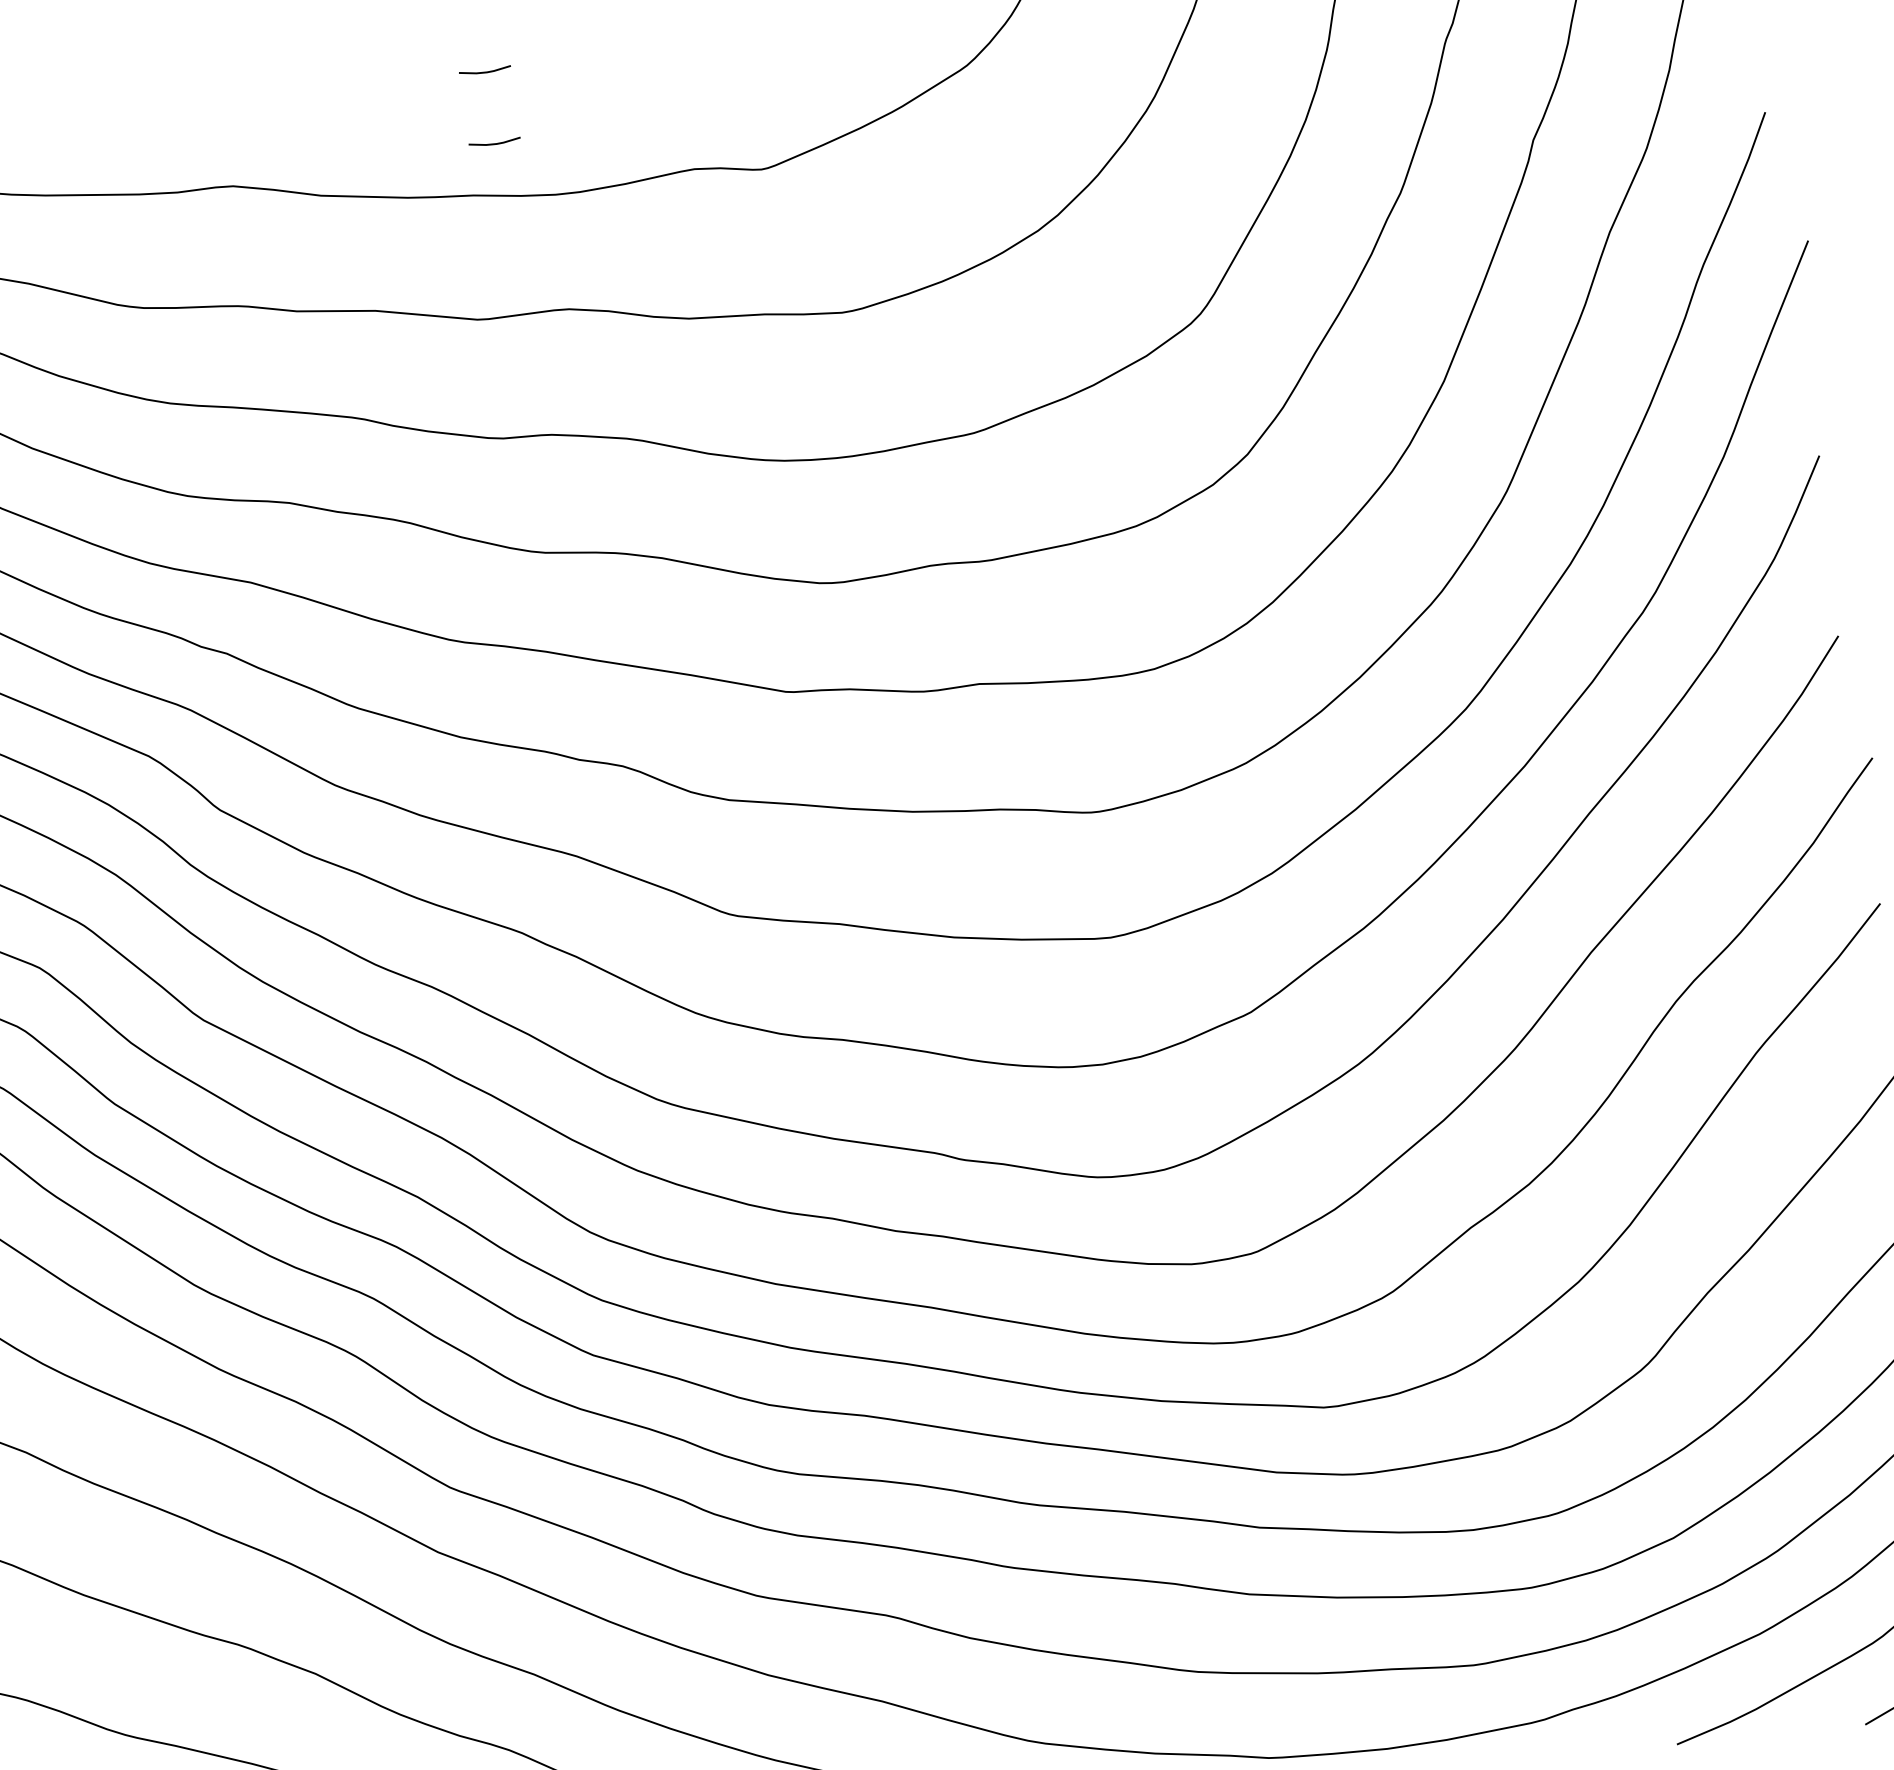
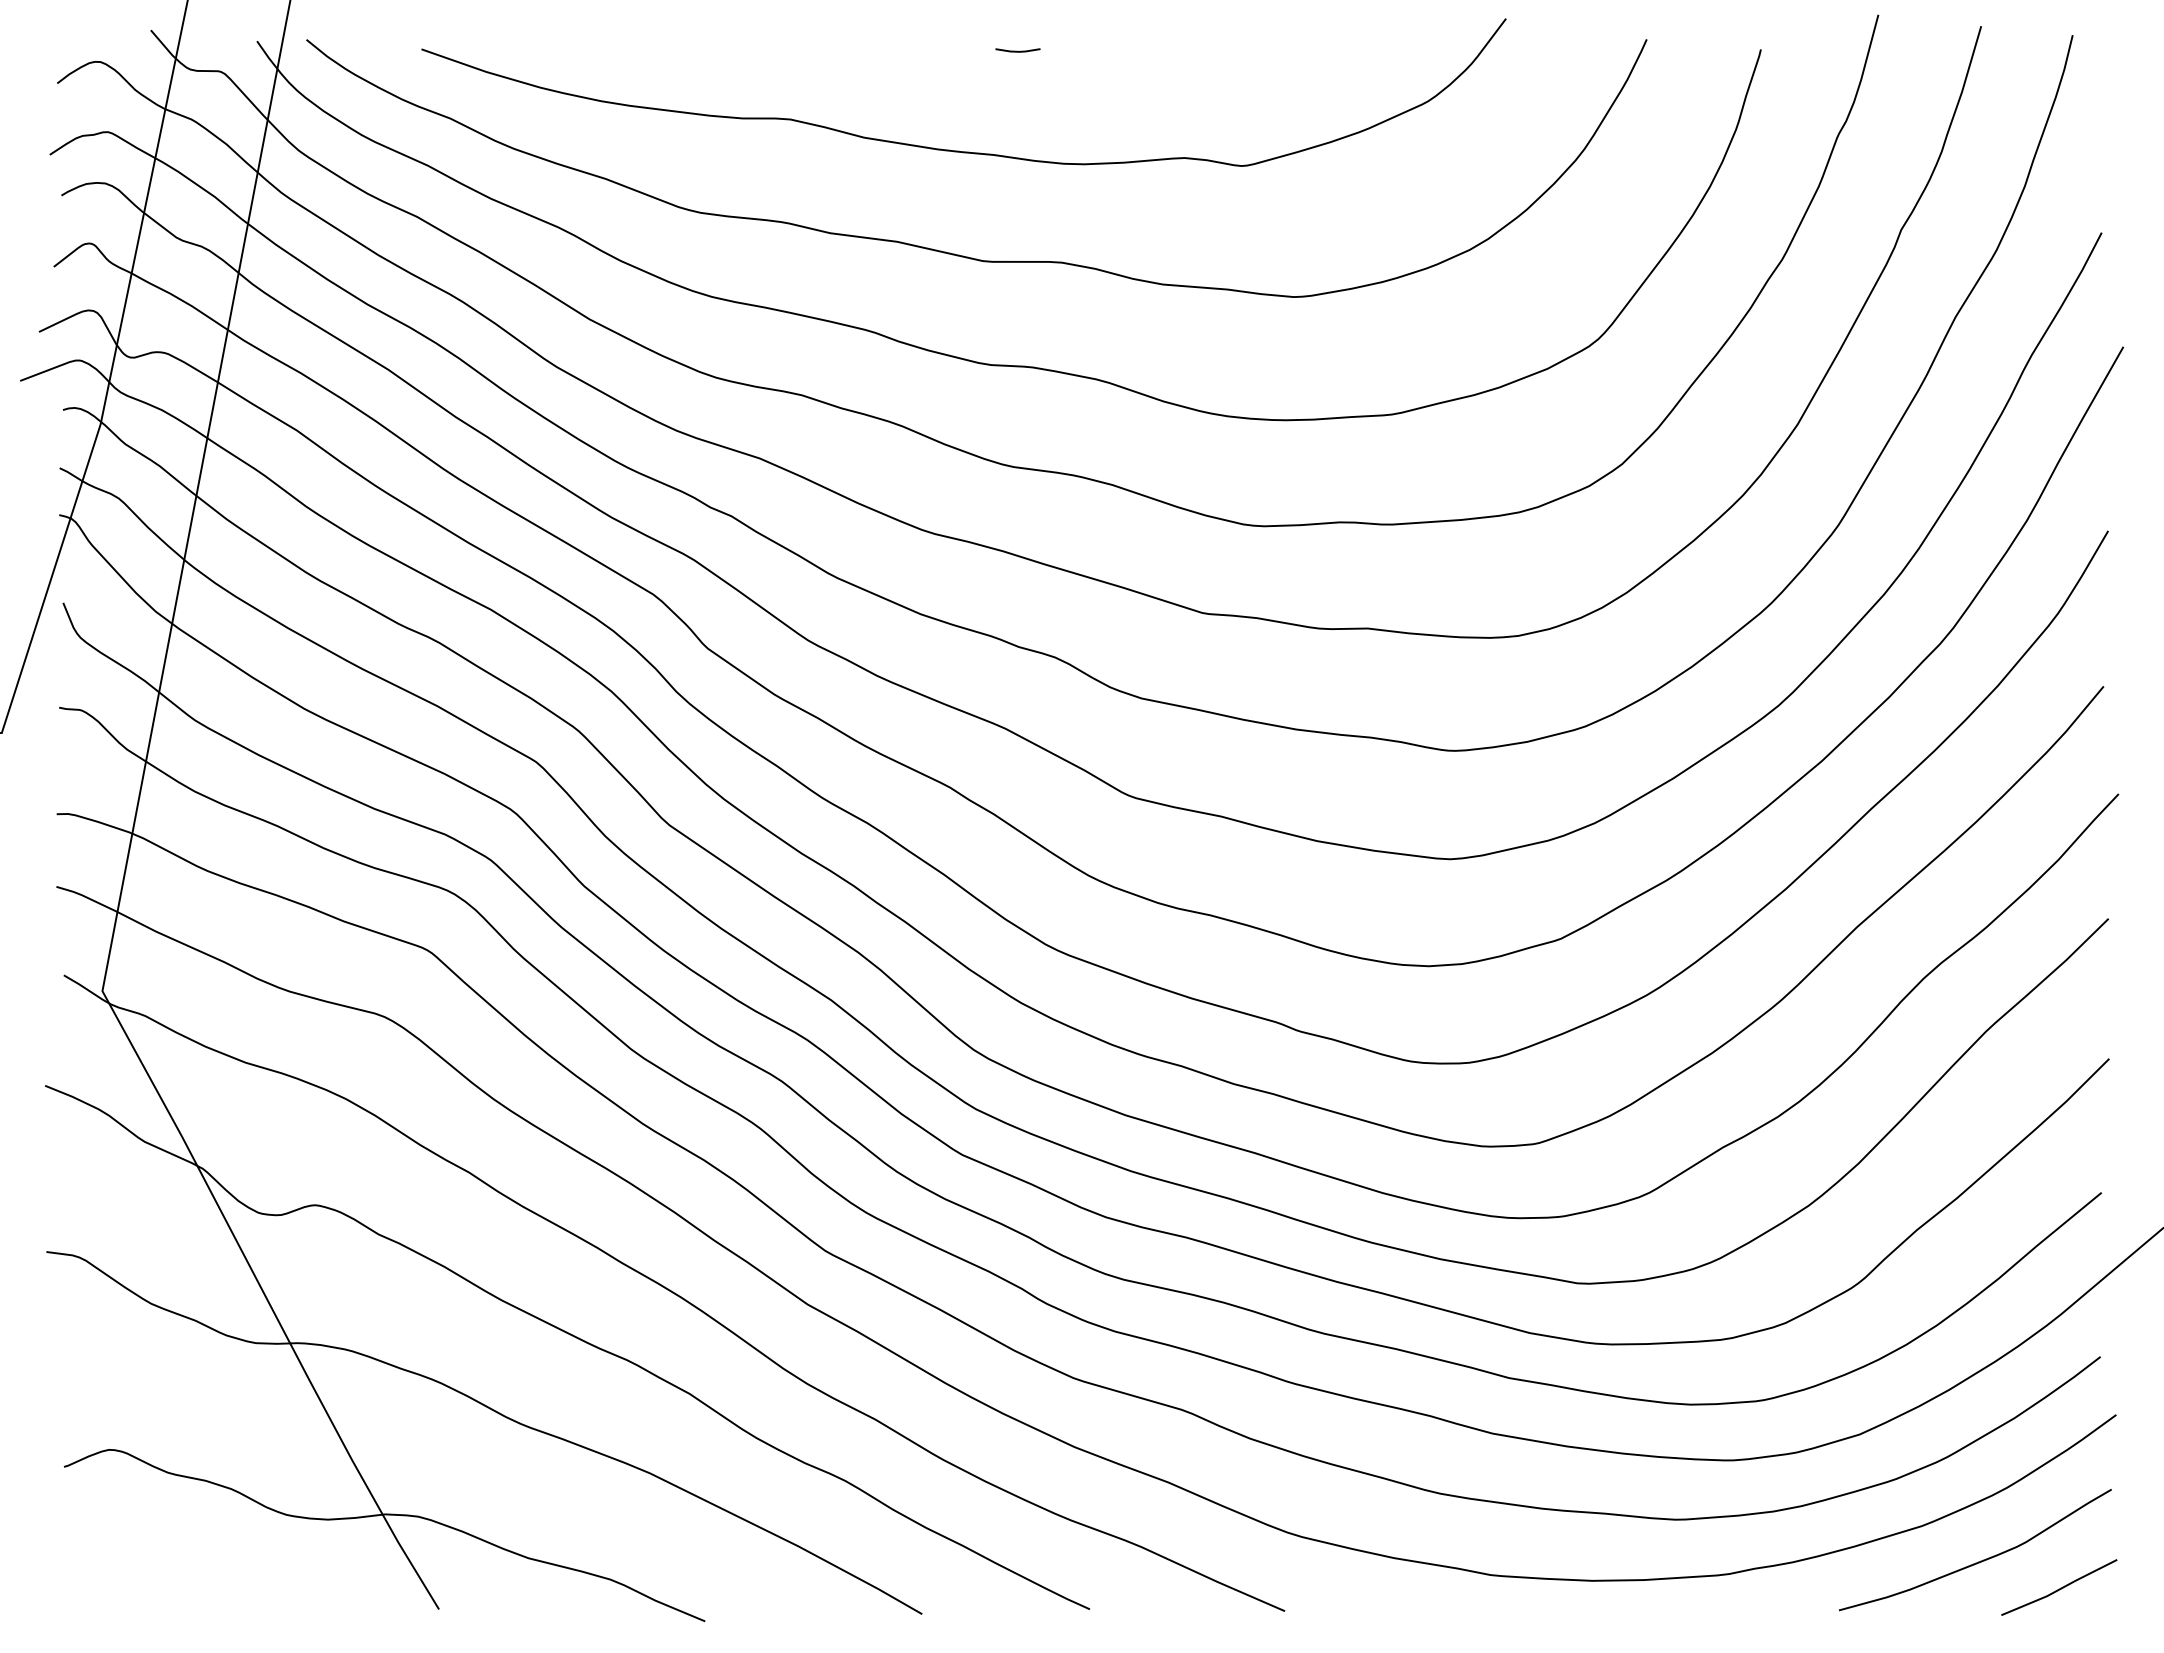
line: (494, 142) -> (1017, 112), removed

